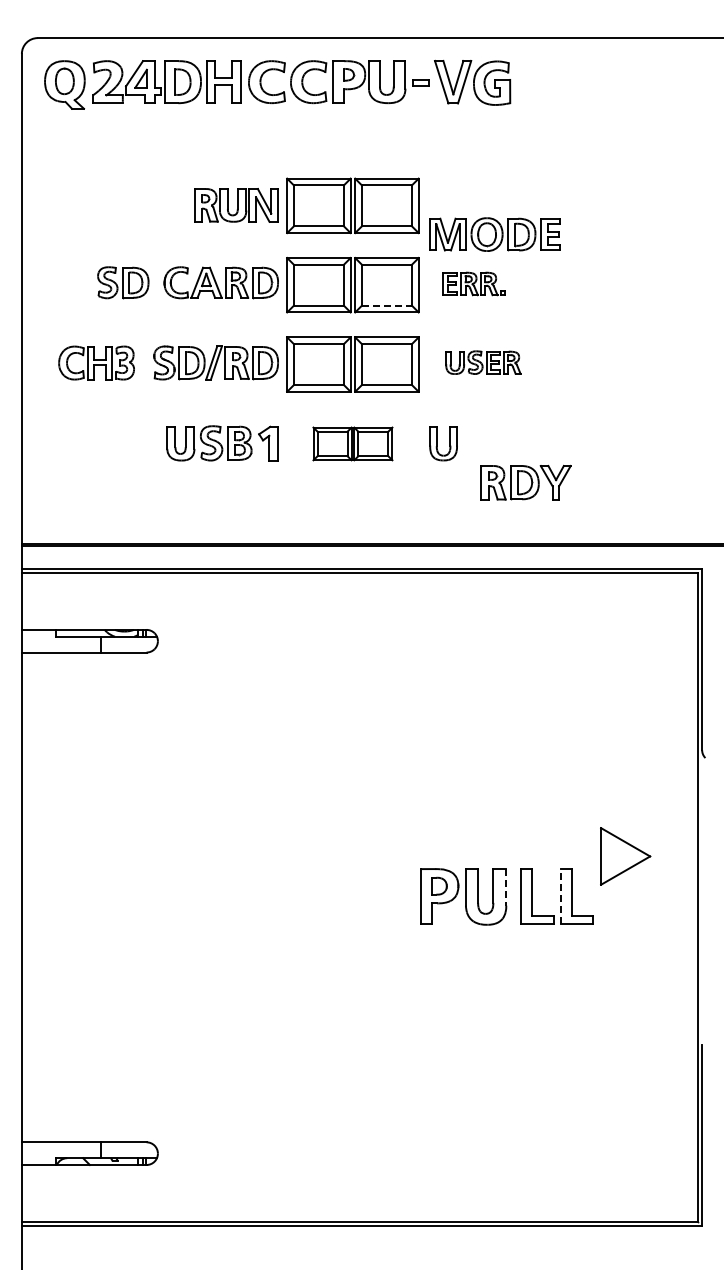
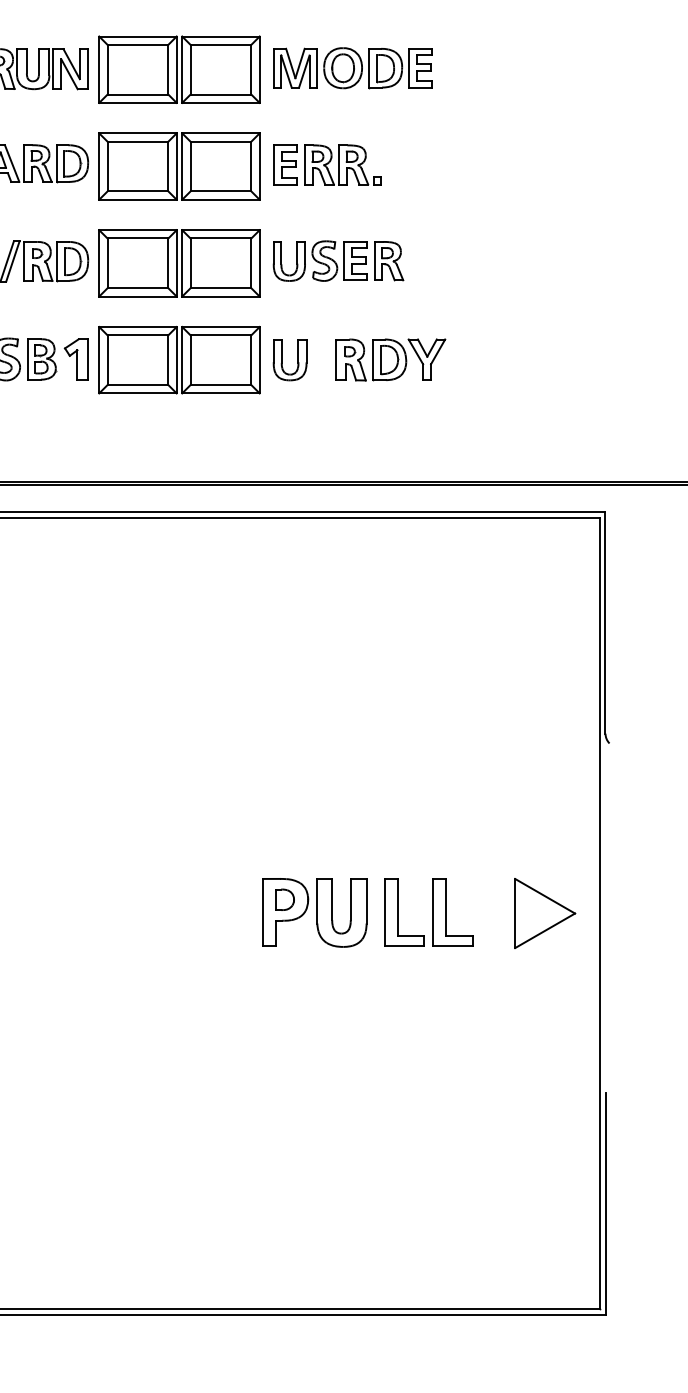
part: (494, 234) -> (352, 68), moved
part: (473, 283) -> (326, 164), size x1.43
line: (386, 305) -> (220, 191), dashed -> solid
part: (483, 362) -> (338, 260), size x1.43
part: (352, 443) -> (178, 359), size x1.67
part: (525, 482) -> (390, 359), moved
part: (625, 856) -> (544, 913), moved
line: (506, 887) -> (366, 901), dashed -> solid
line: (560, 896) -> (432, 912), dashed -> solid

